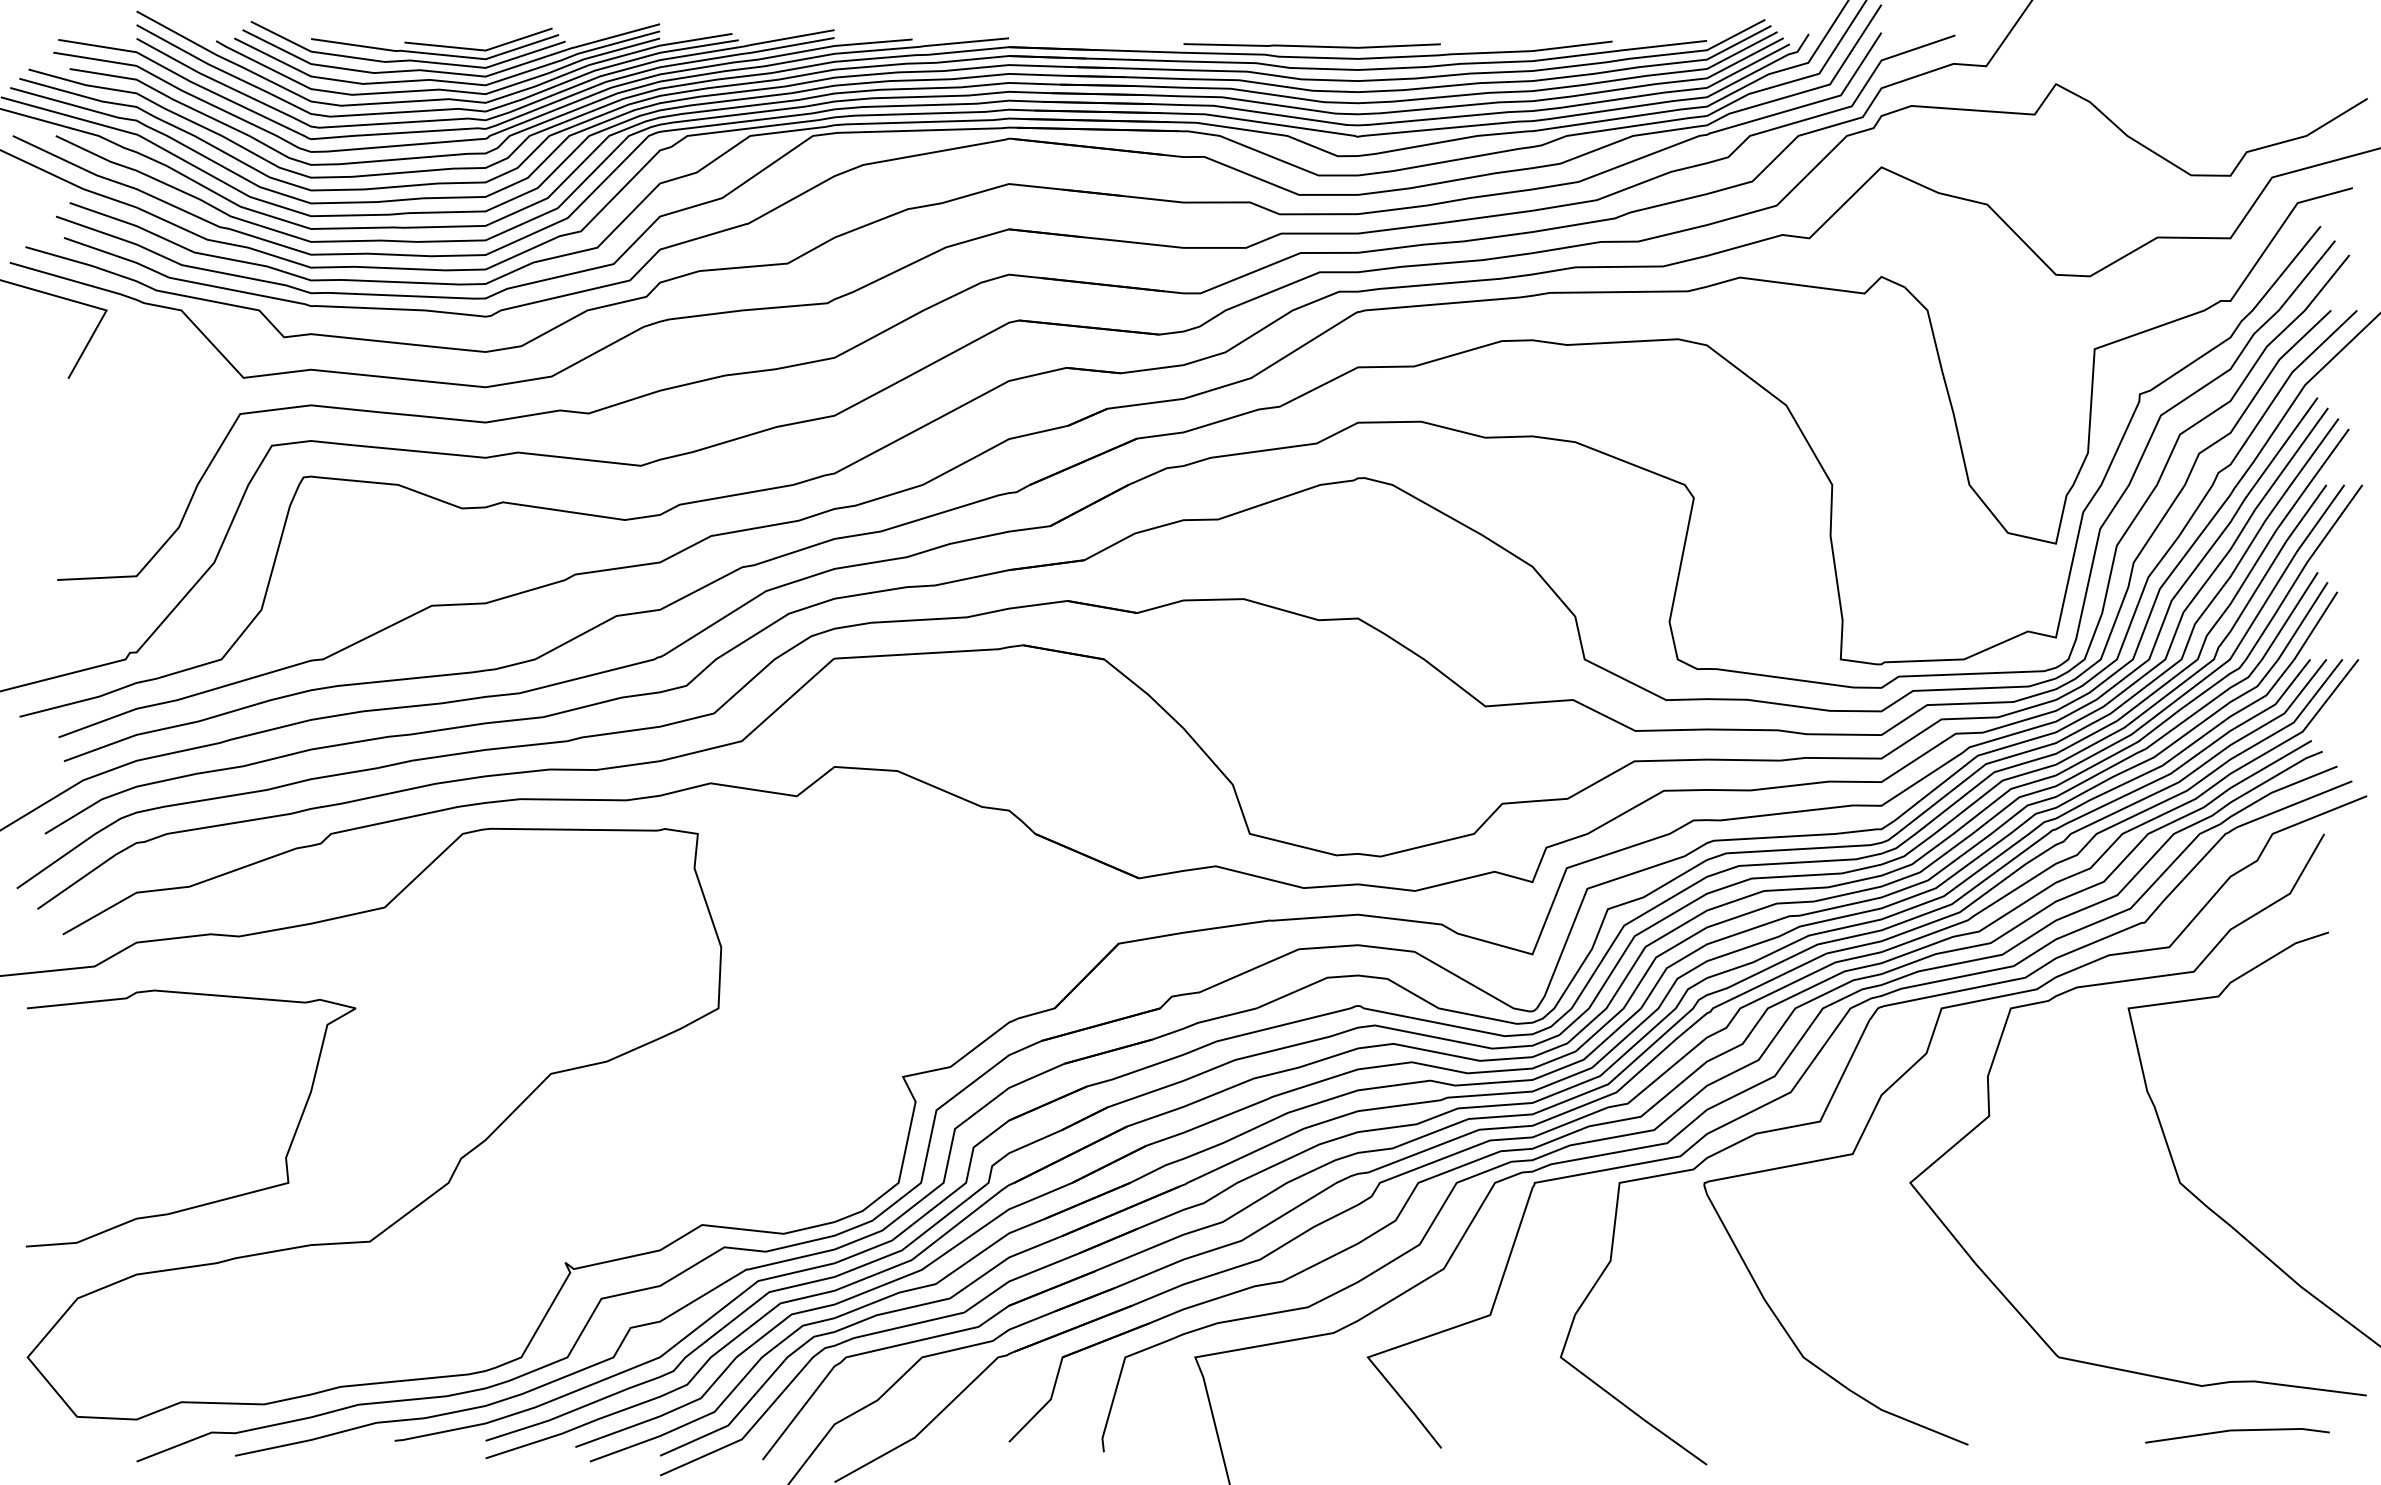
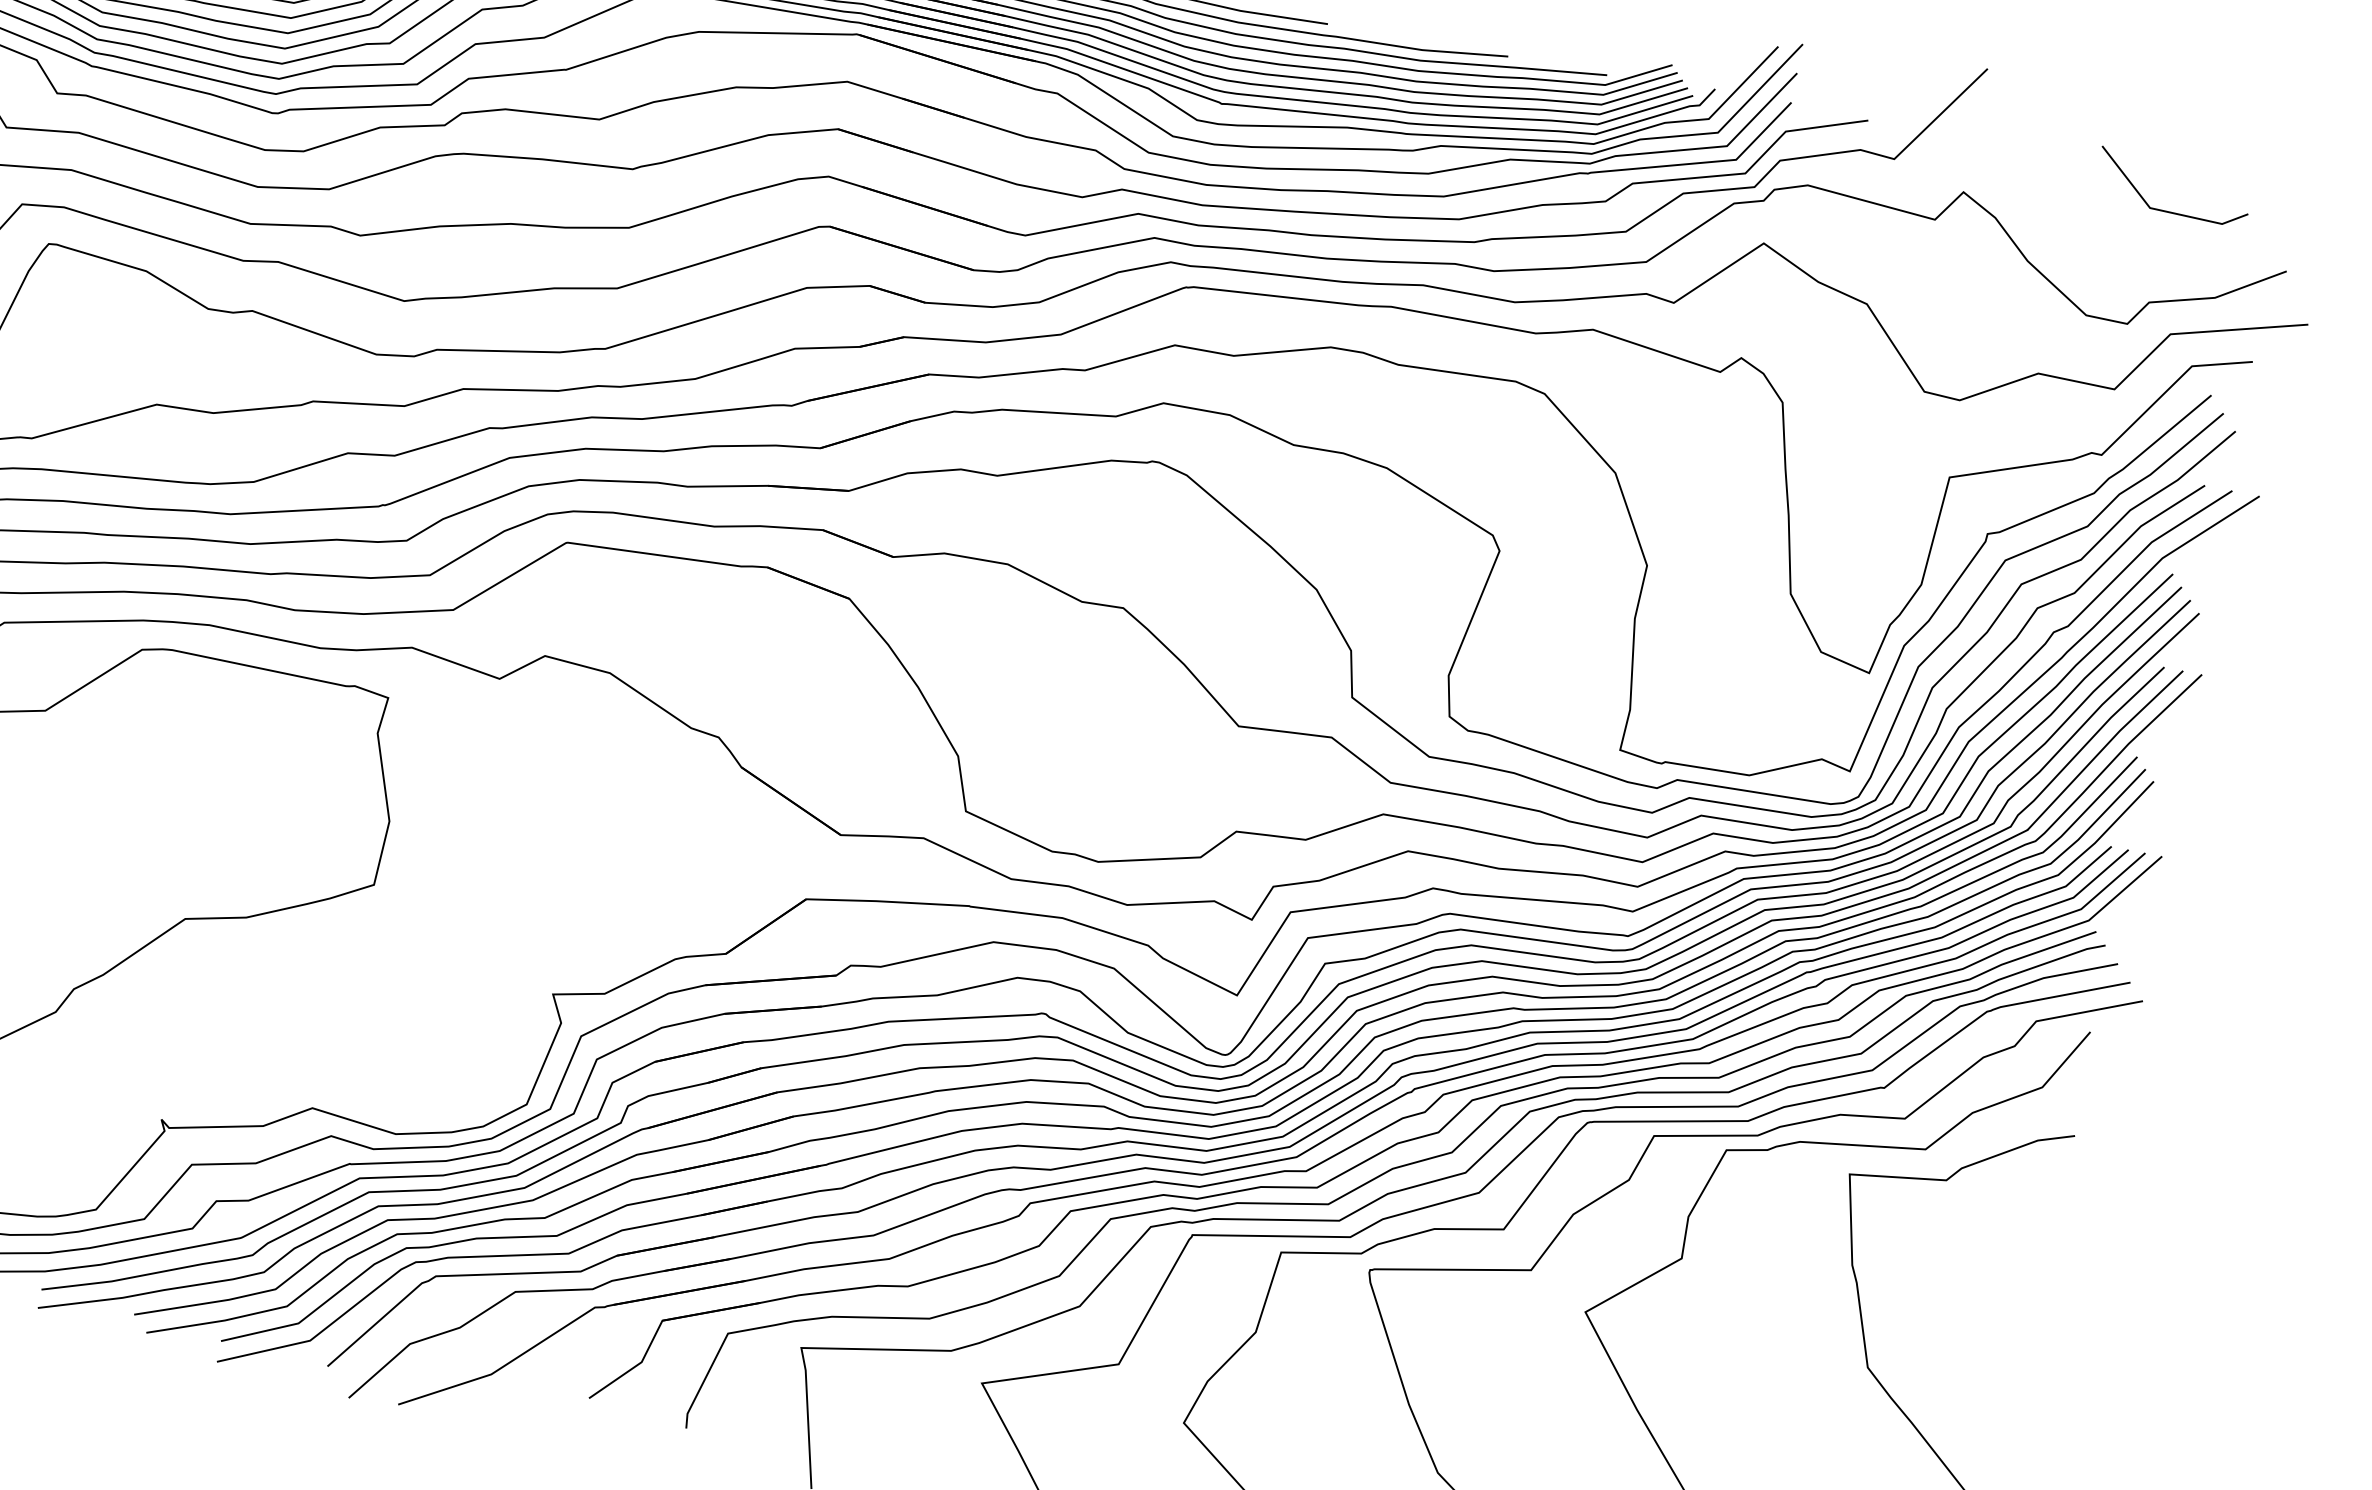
line: (2248, 64) -> (2169, 211), added

